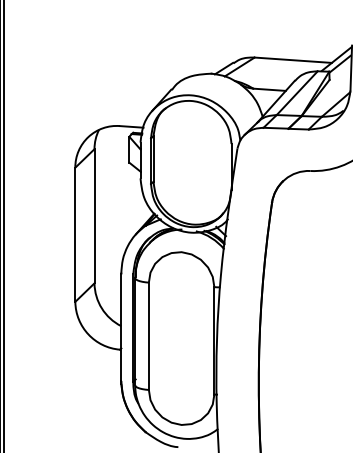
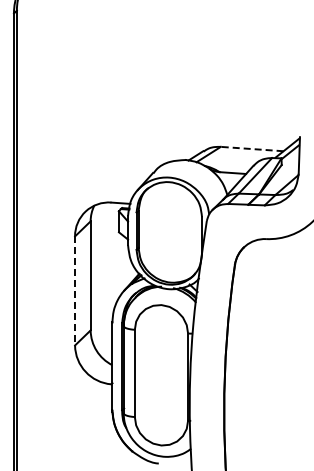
line: (292, 60) -> (251, 149), solid -> dashed
line: (75, 234) -> (75, 290), solid -> dashed

